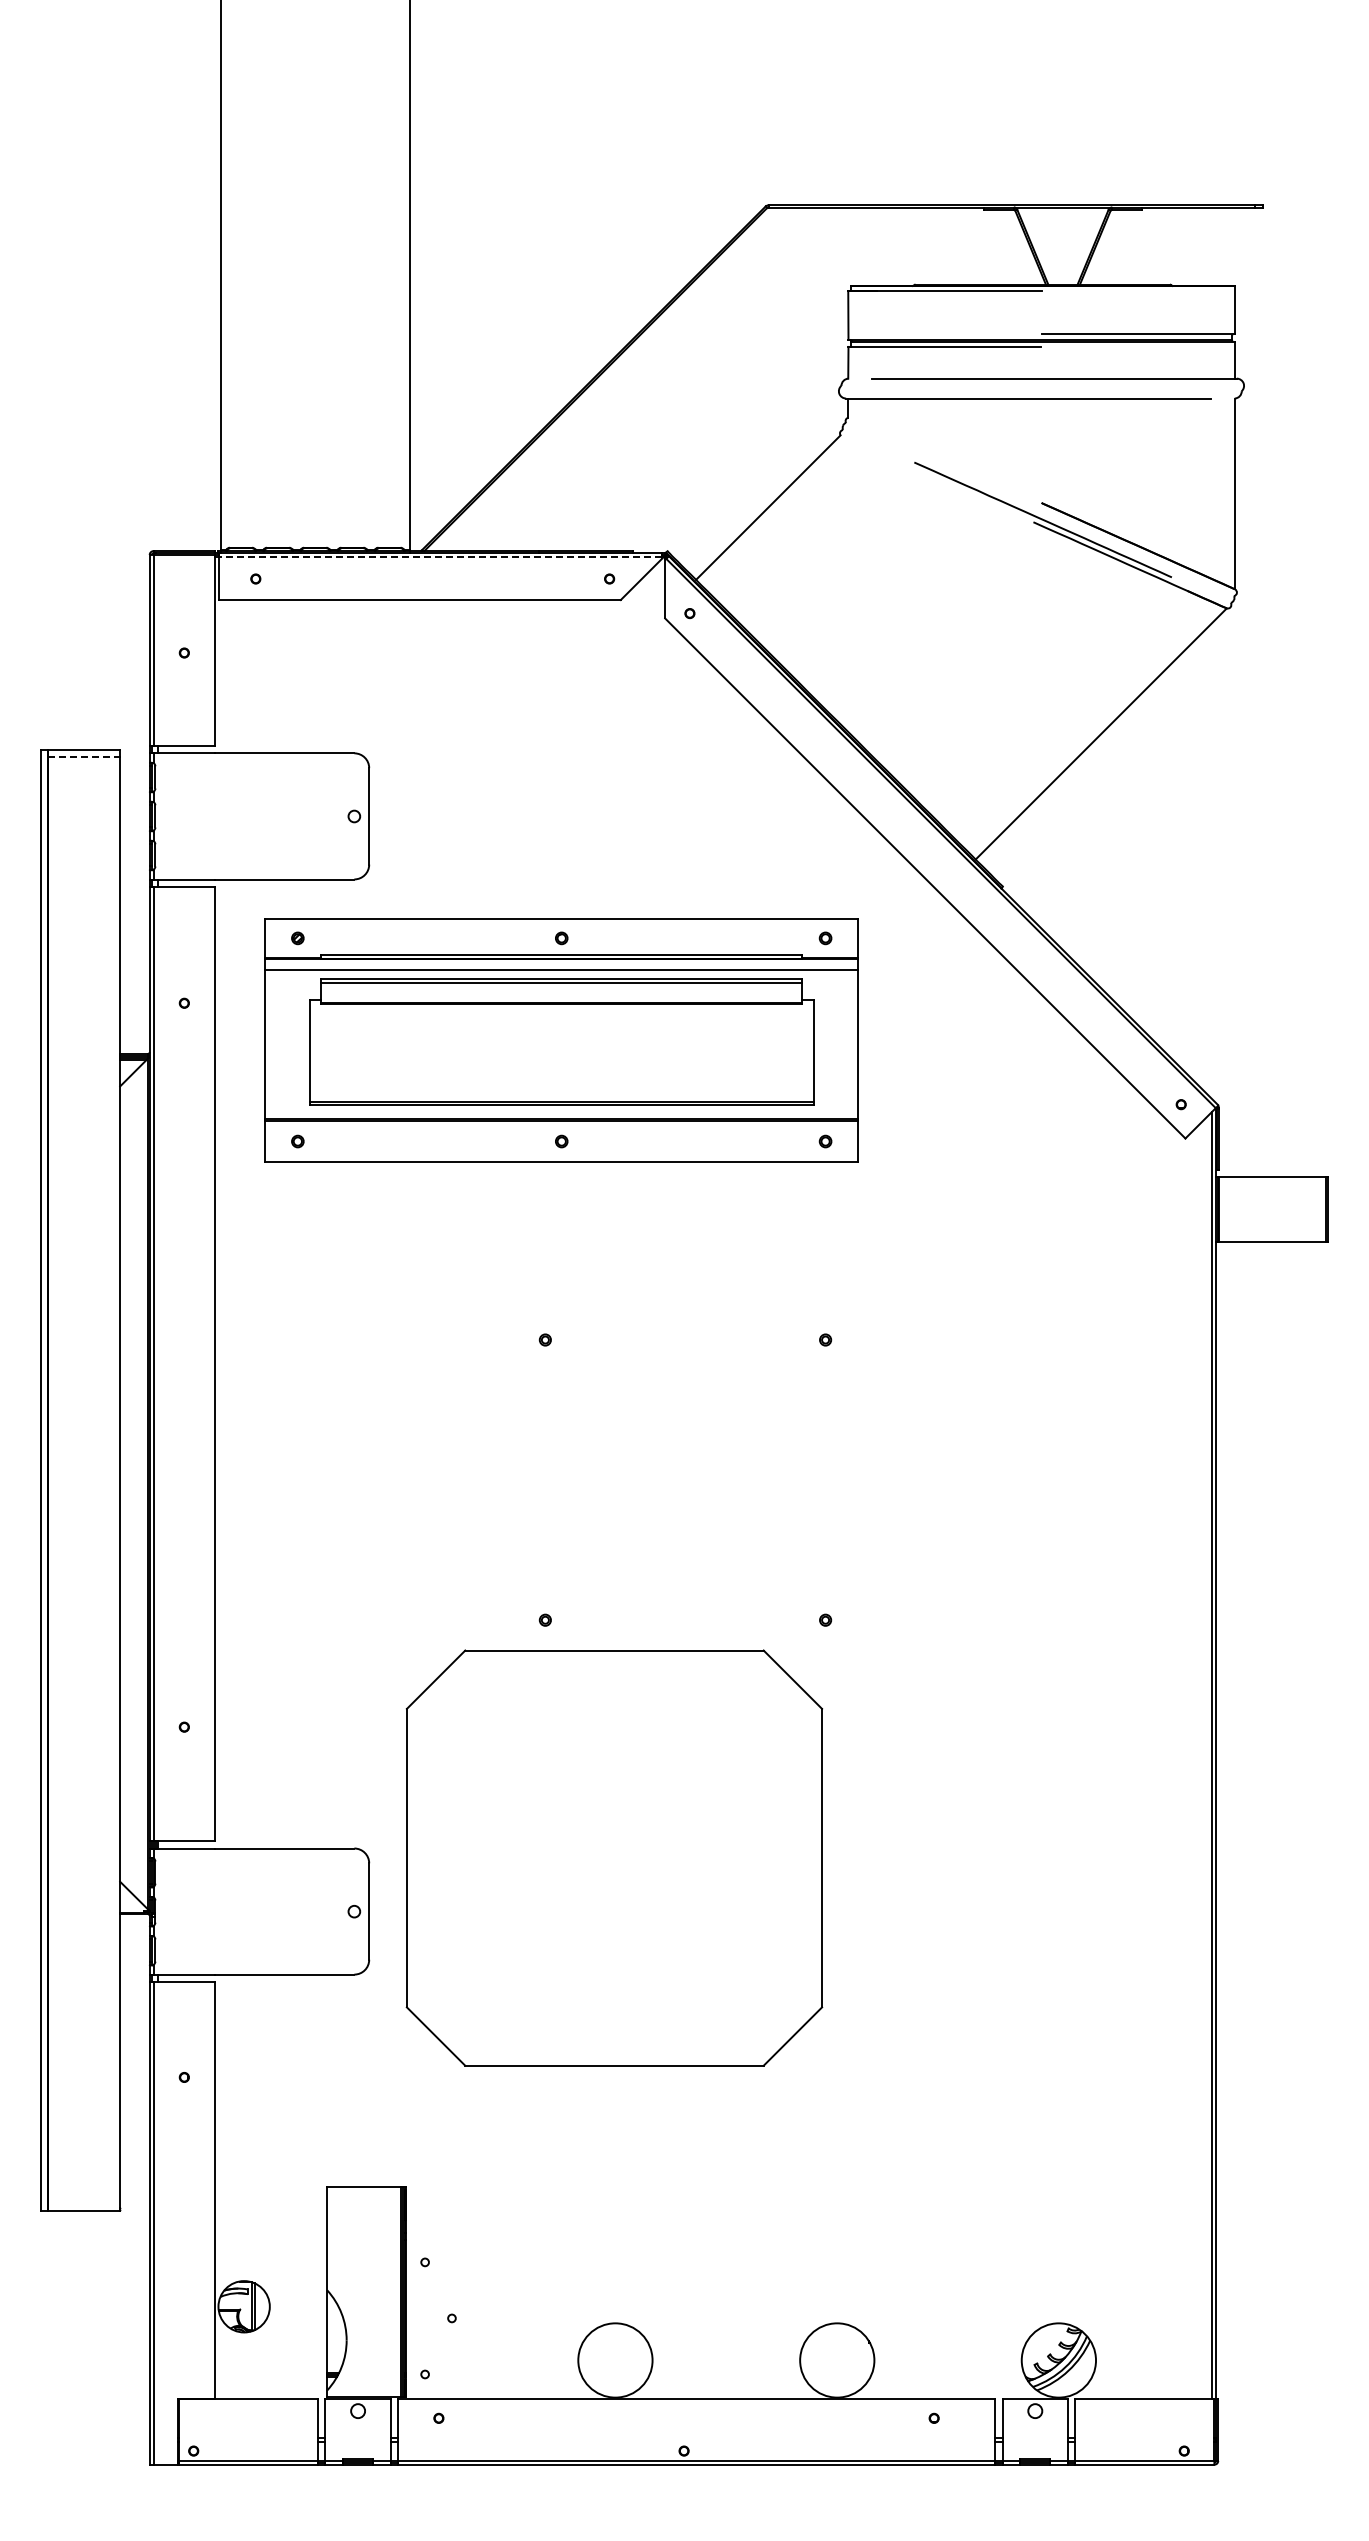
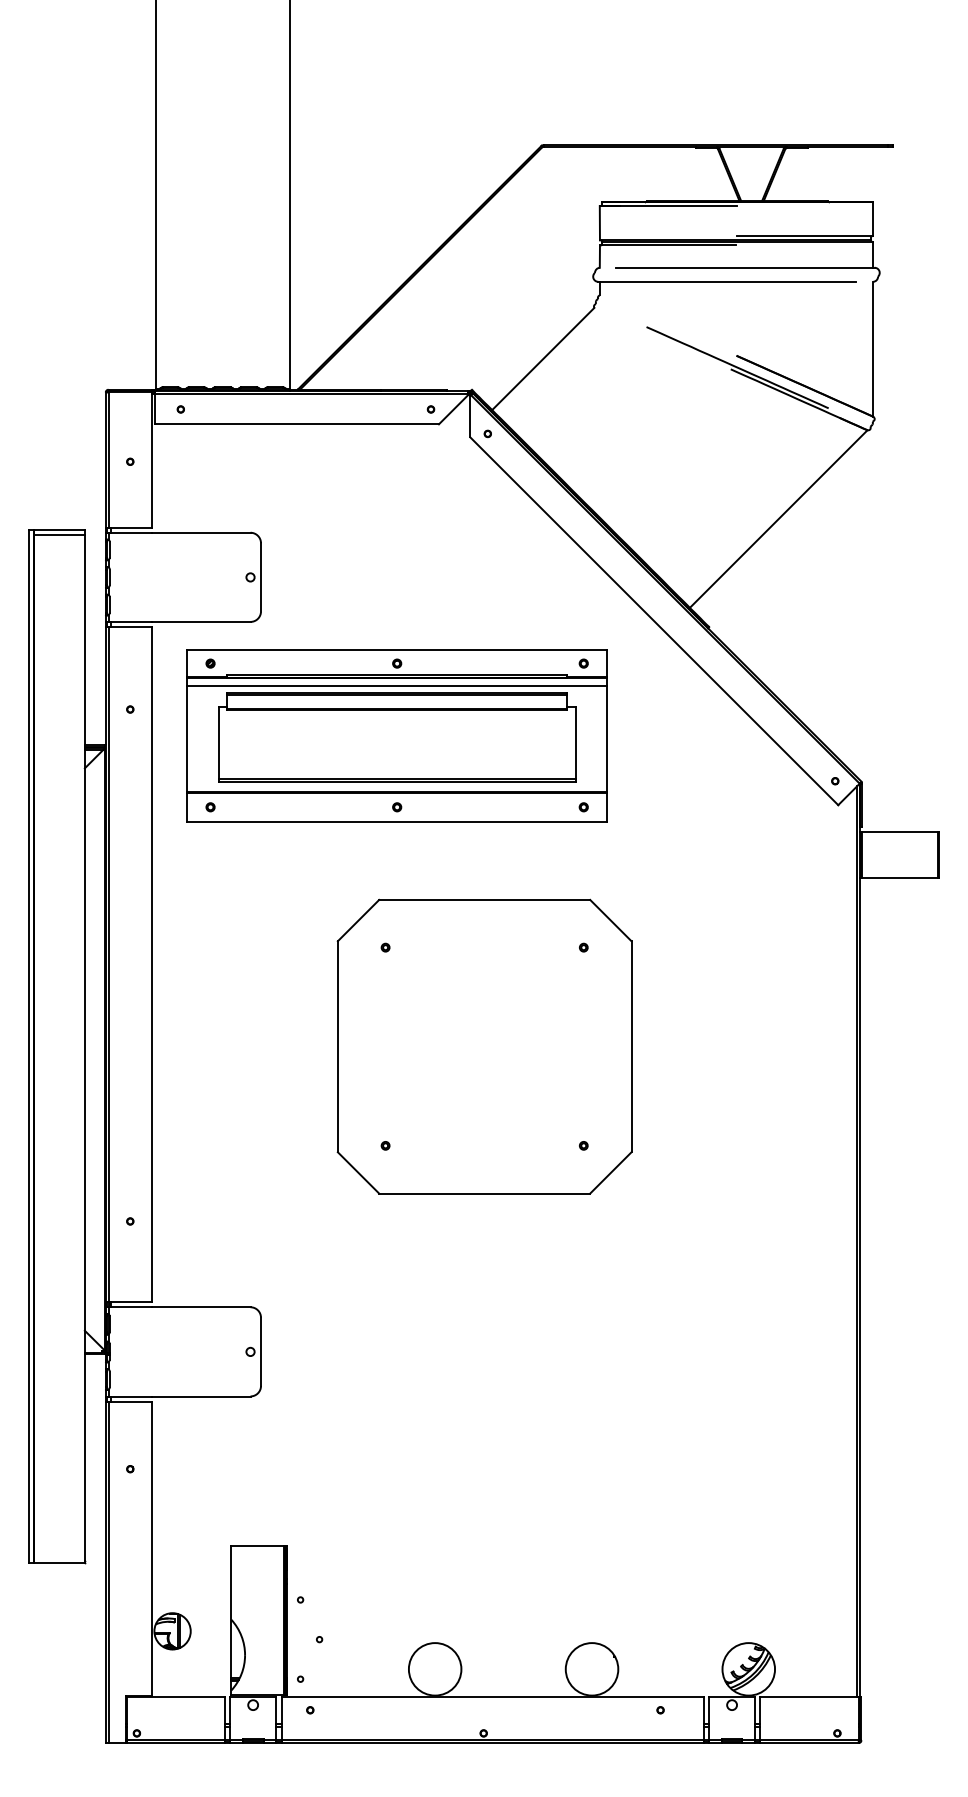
line: (440, 557) -> (311, 394), dashed -> solid
line: (84, 756) -> (59, 534), dashed -> solid
part: (614, 1857) -> (484, 1046), moved

